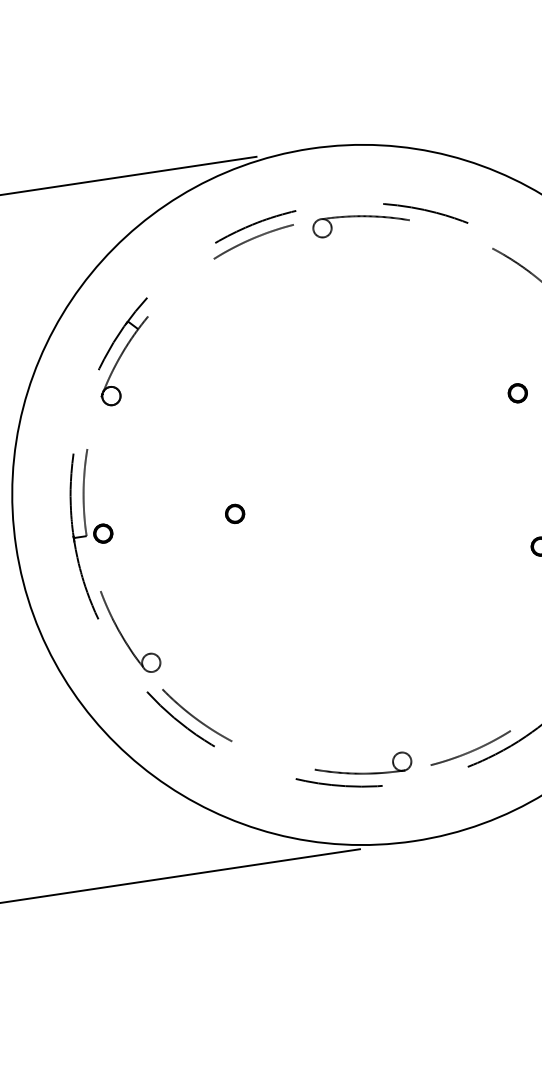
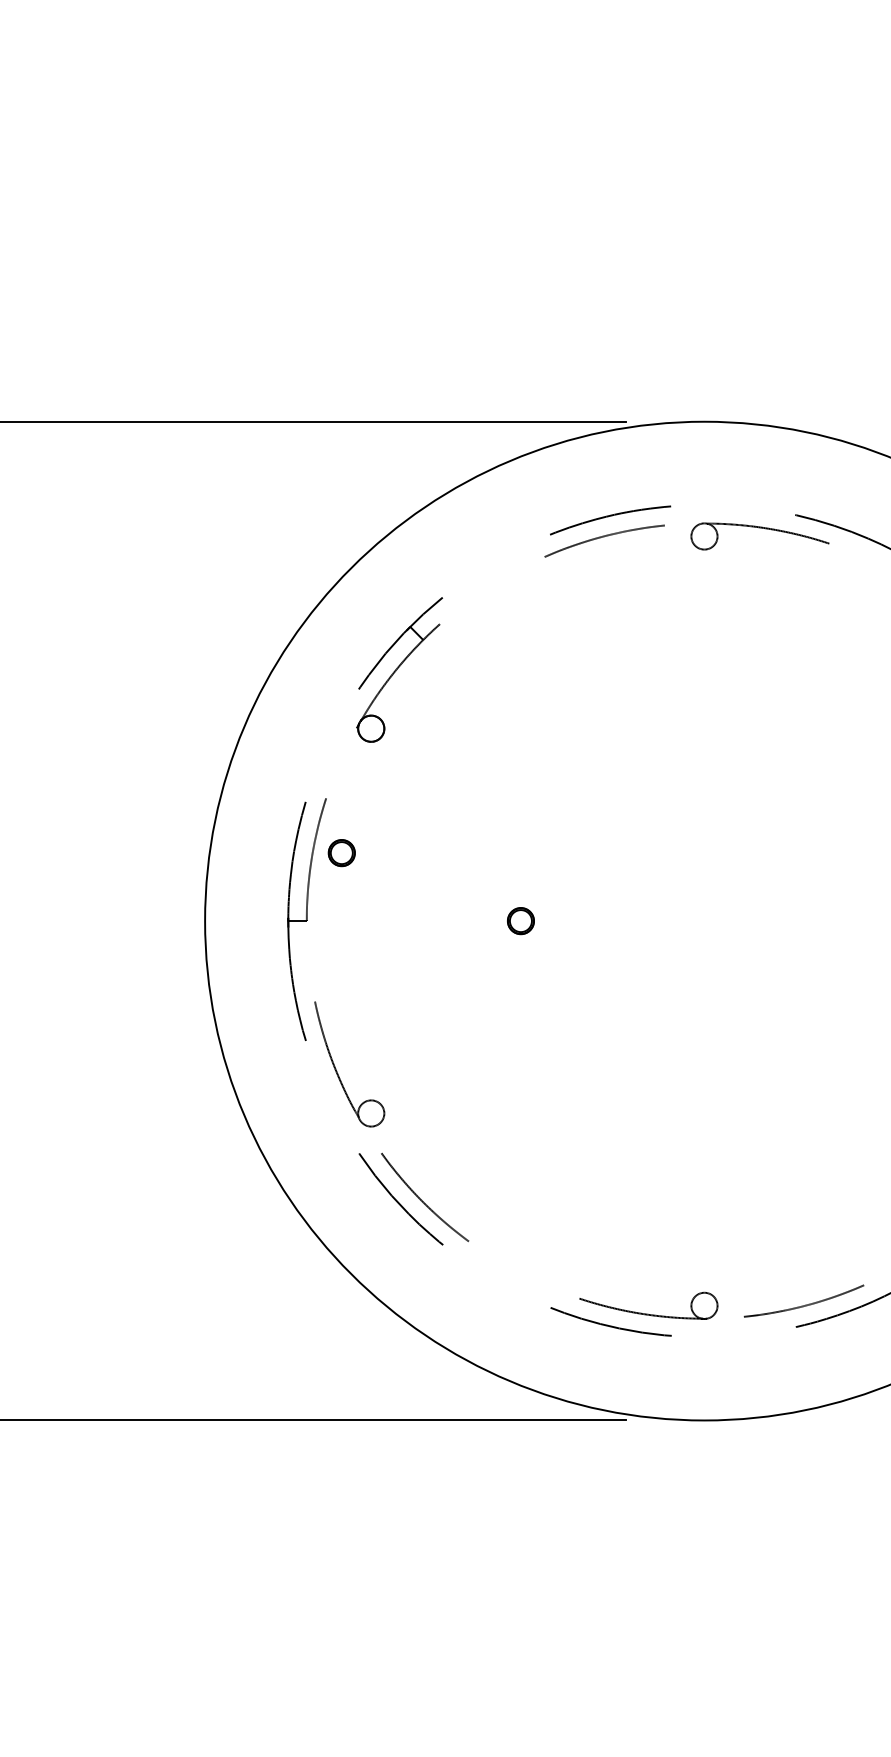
part: (103, 533) -> (341, 853), moved

